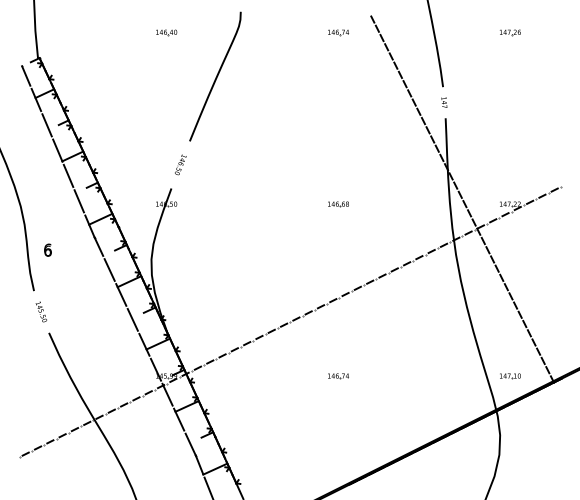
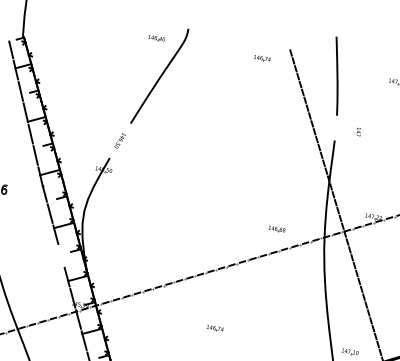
part: (166, 32) -> (156, 38), moved
text: (444, 102) -> (358, 131), moved
part: (338, 204) -> (277, 229), moved
line: (132, 319) -> (61, 255), removed

